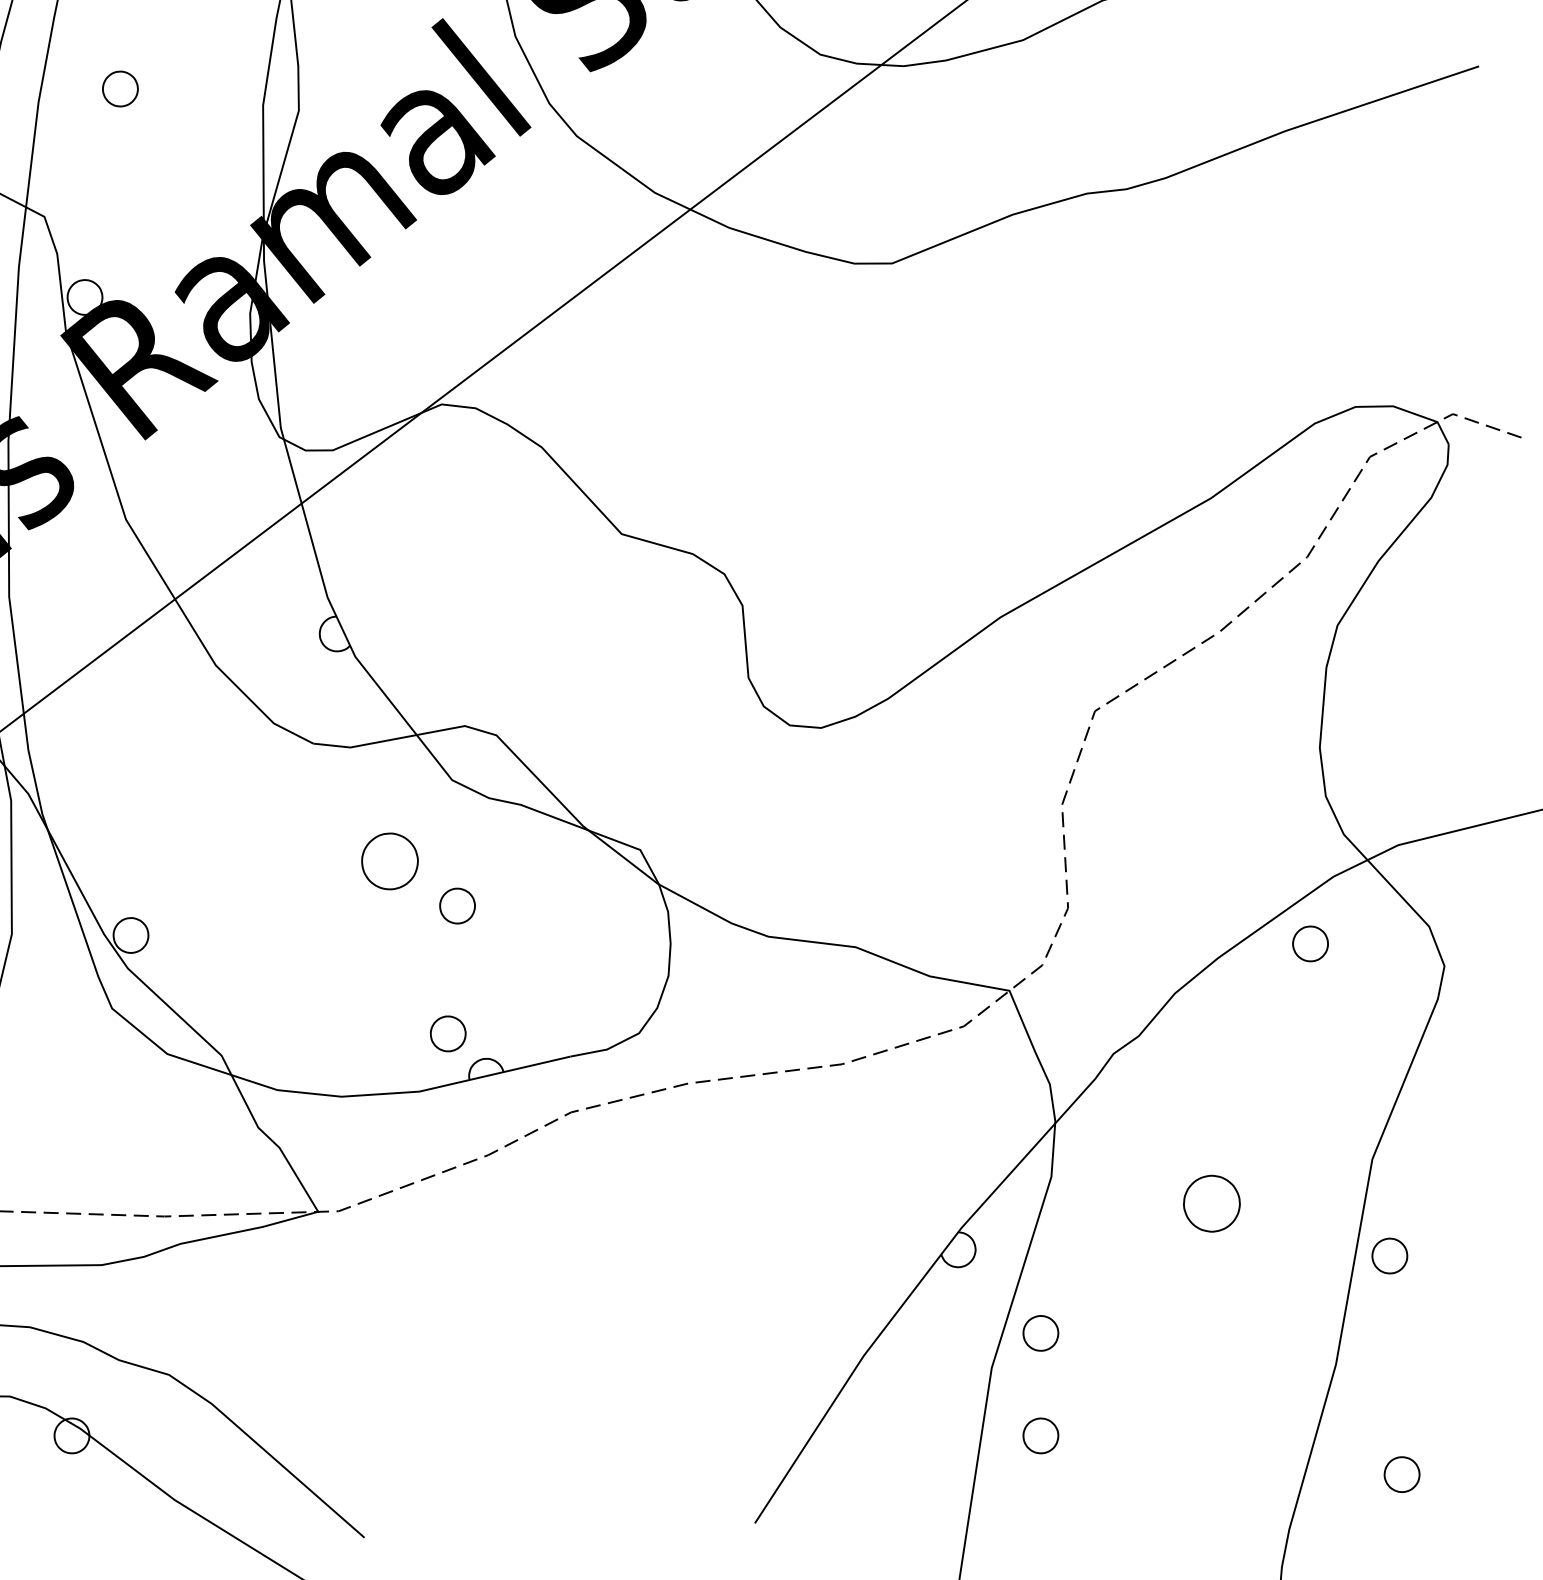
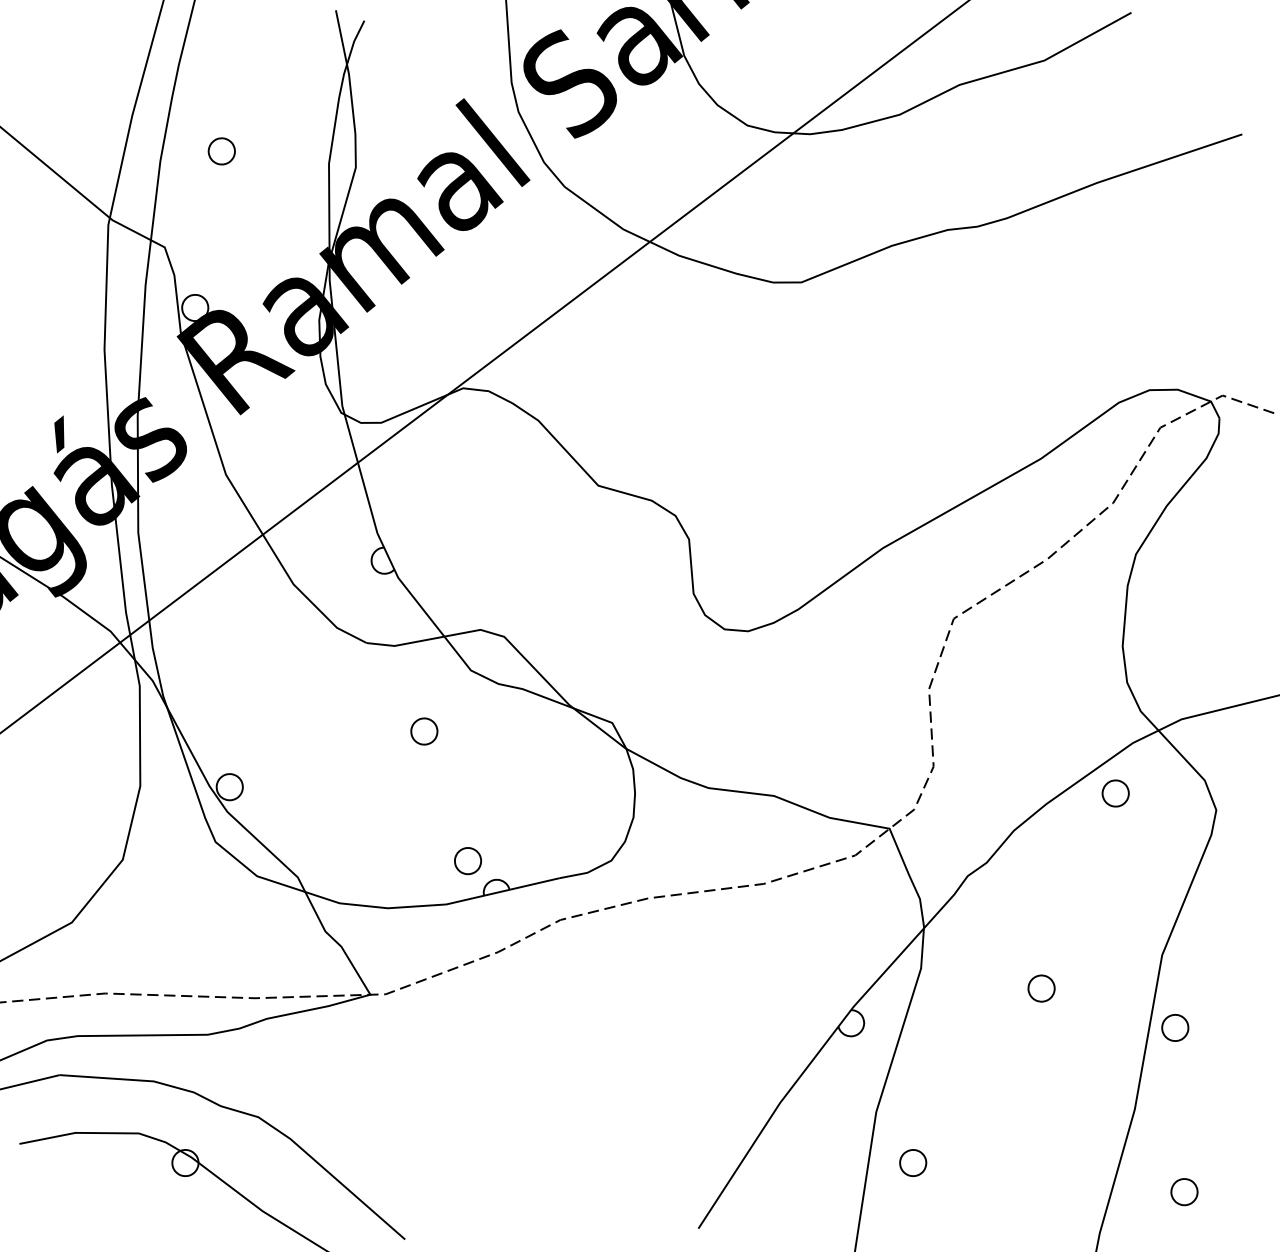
part: (390, 861) -> (424, 731), size x0.62
part: (458, 906) -> (475, 765), removed
part: (1211, 1203) -> (1041, 988), size x0.62
part: (1041, 1332) -> (913, 1085), removed

